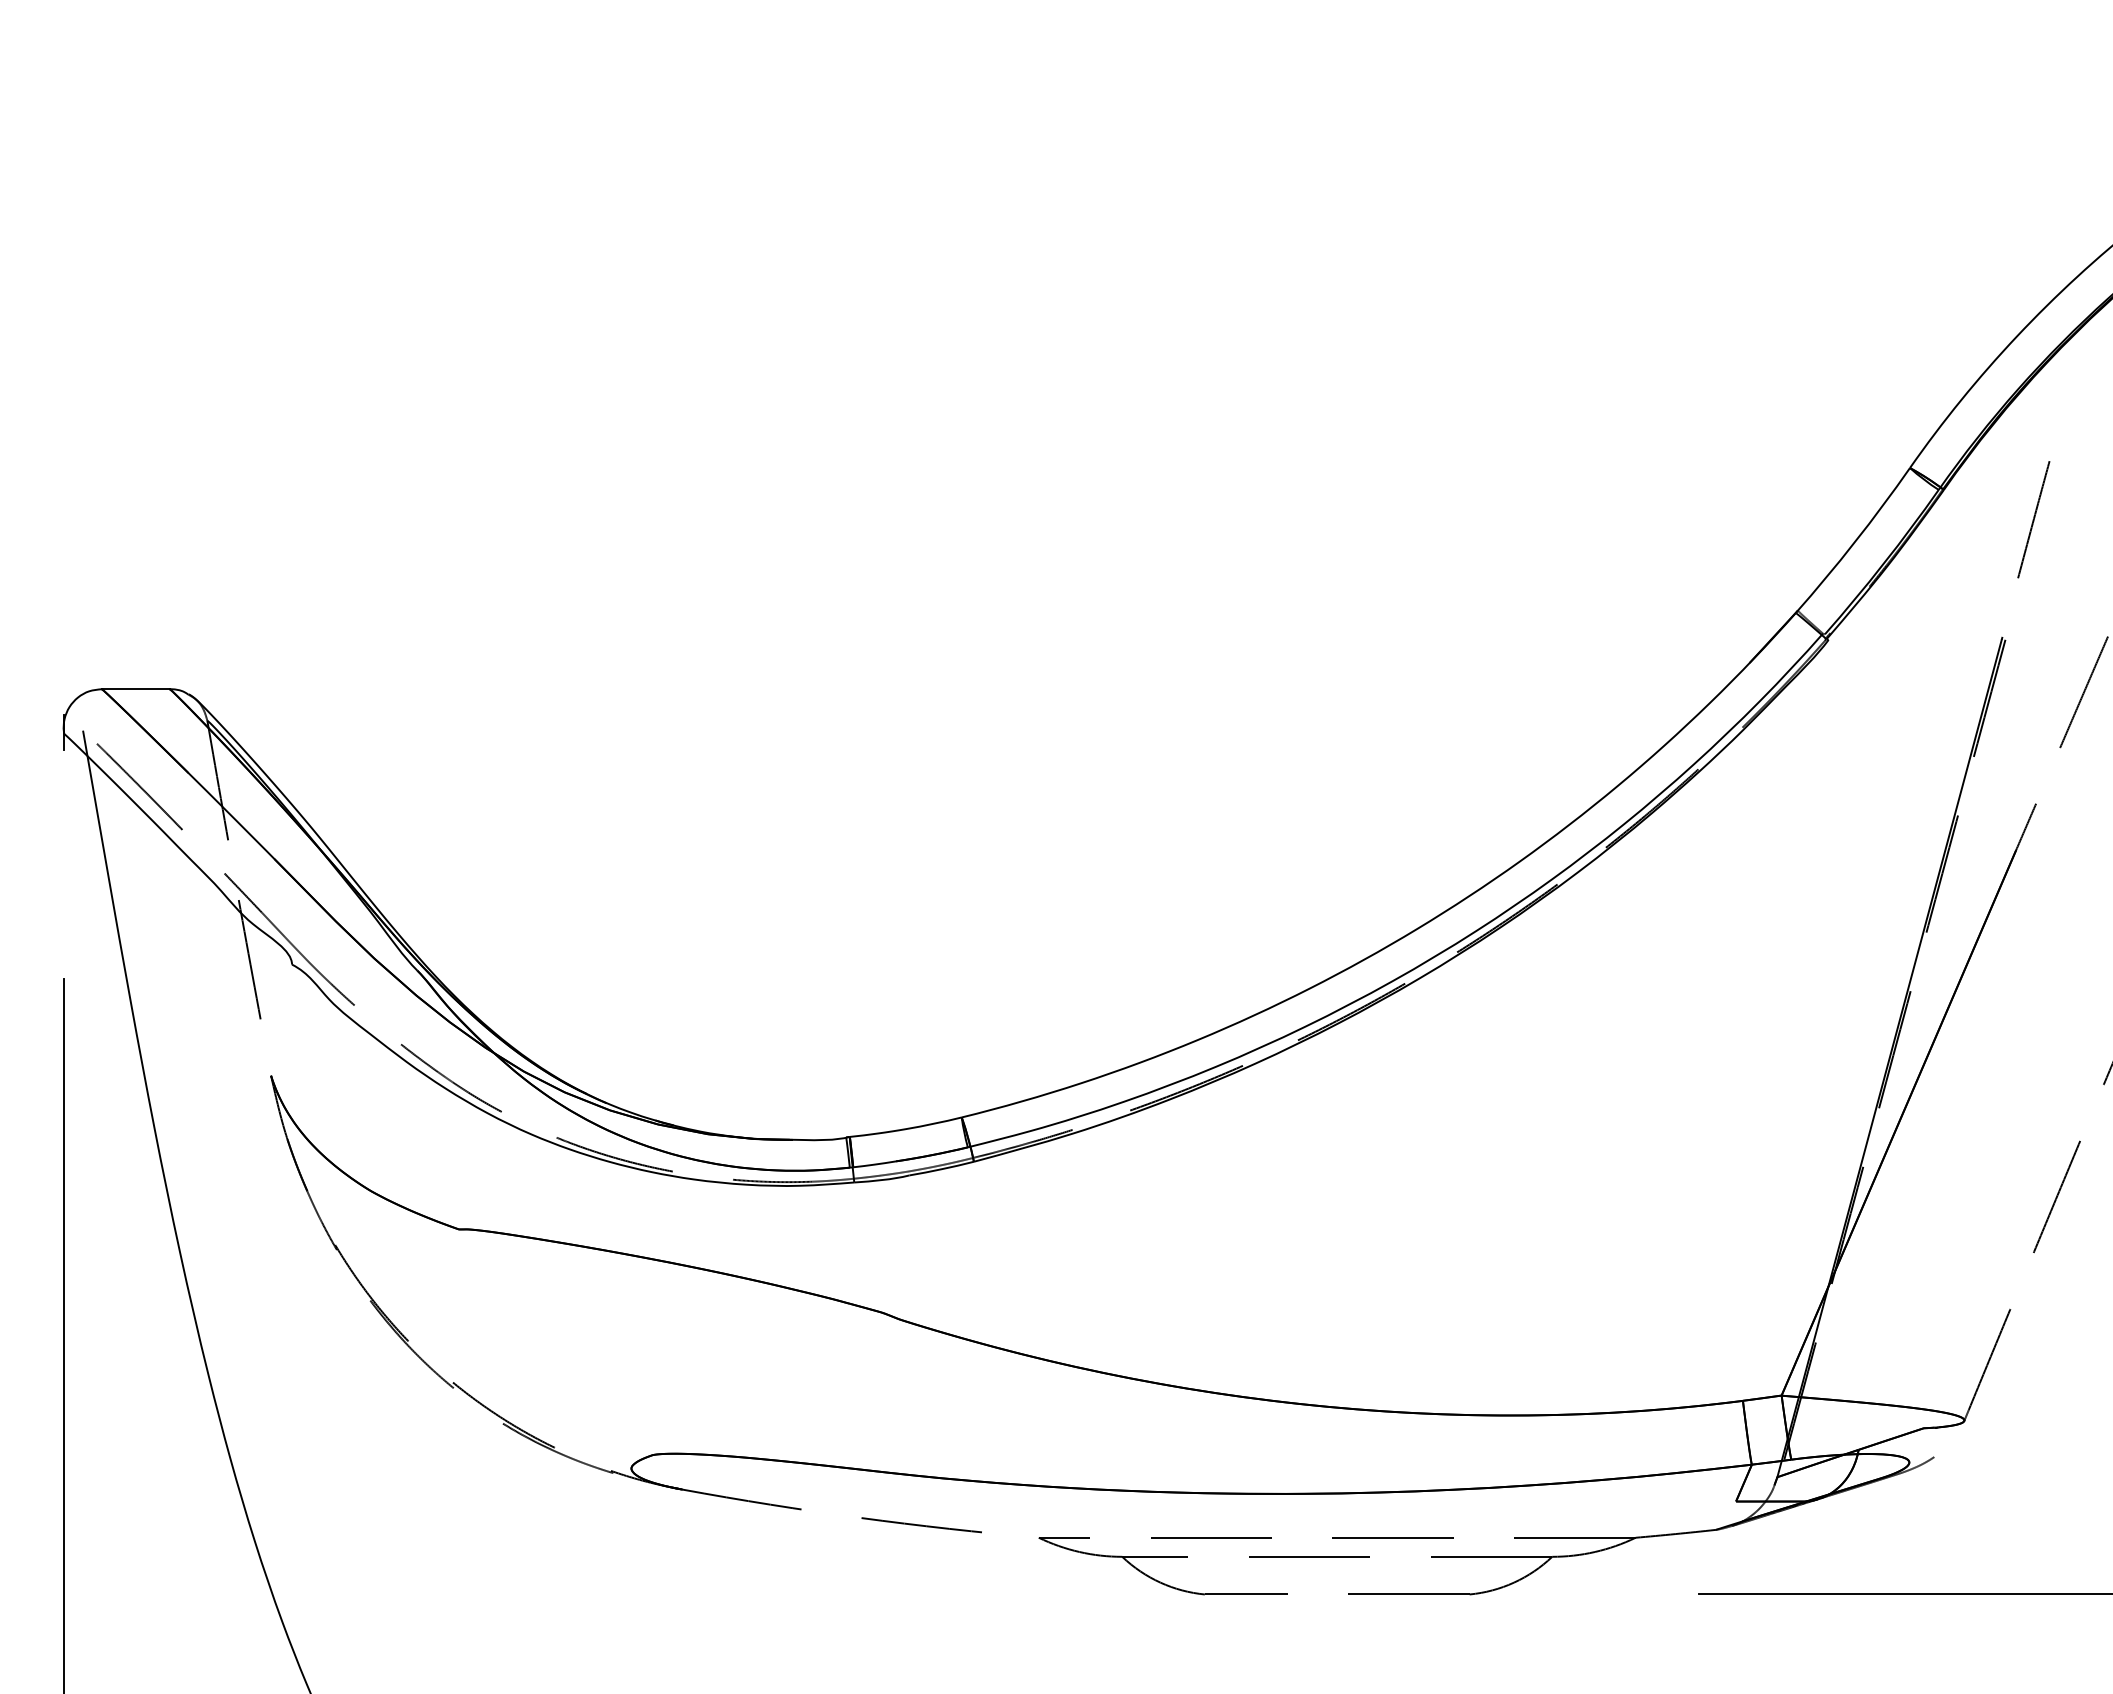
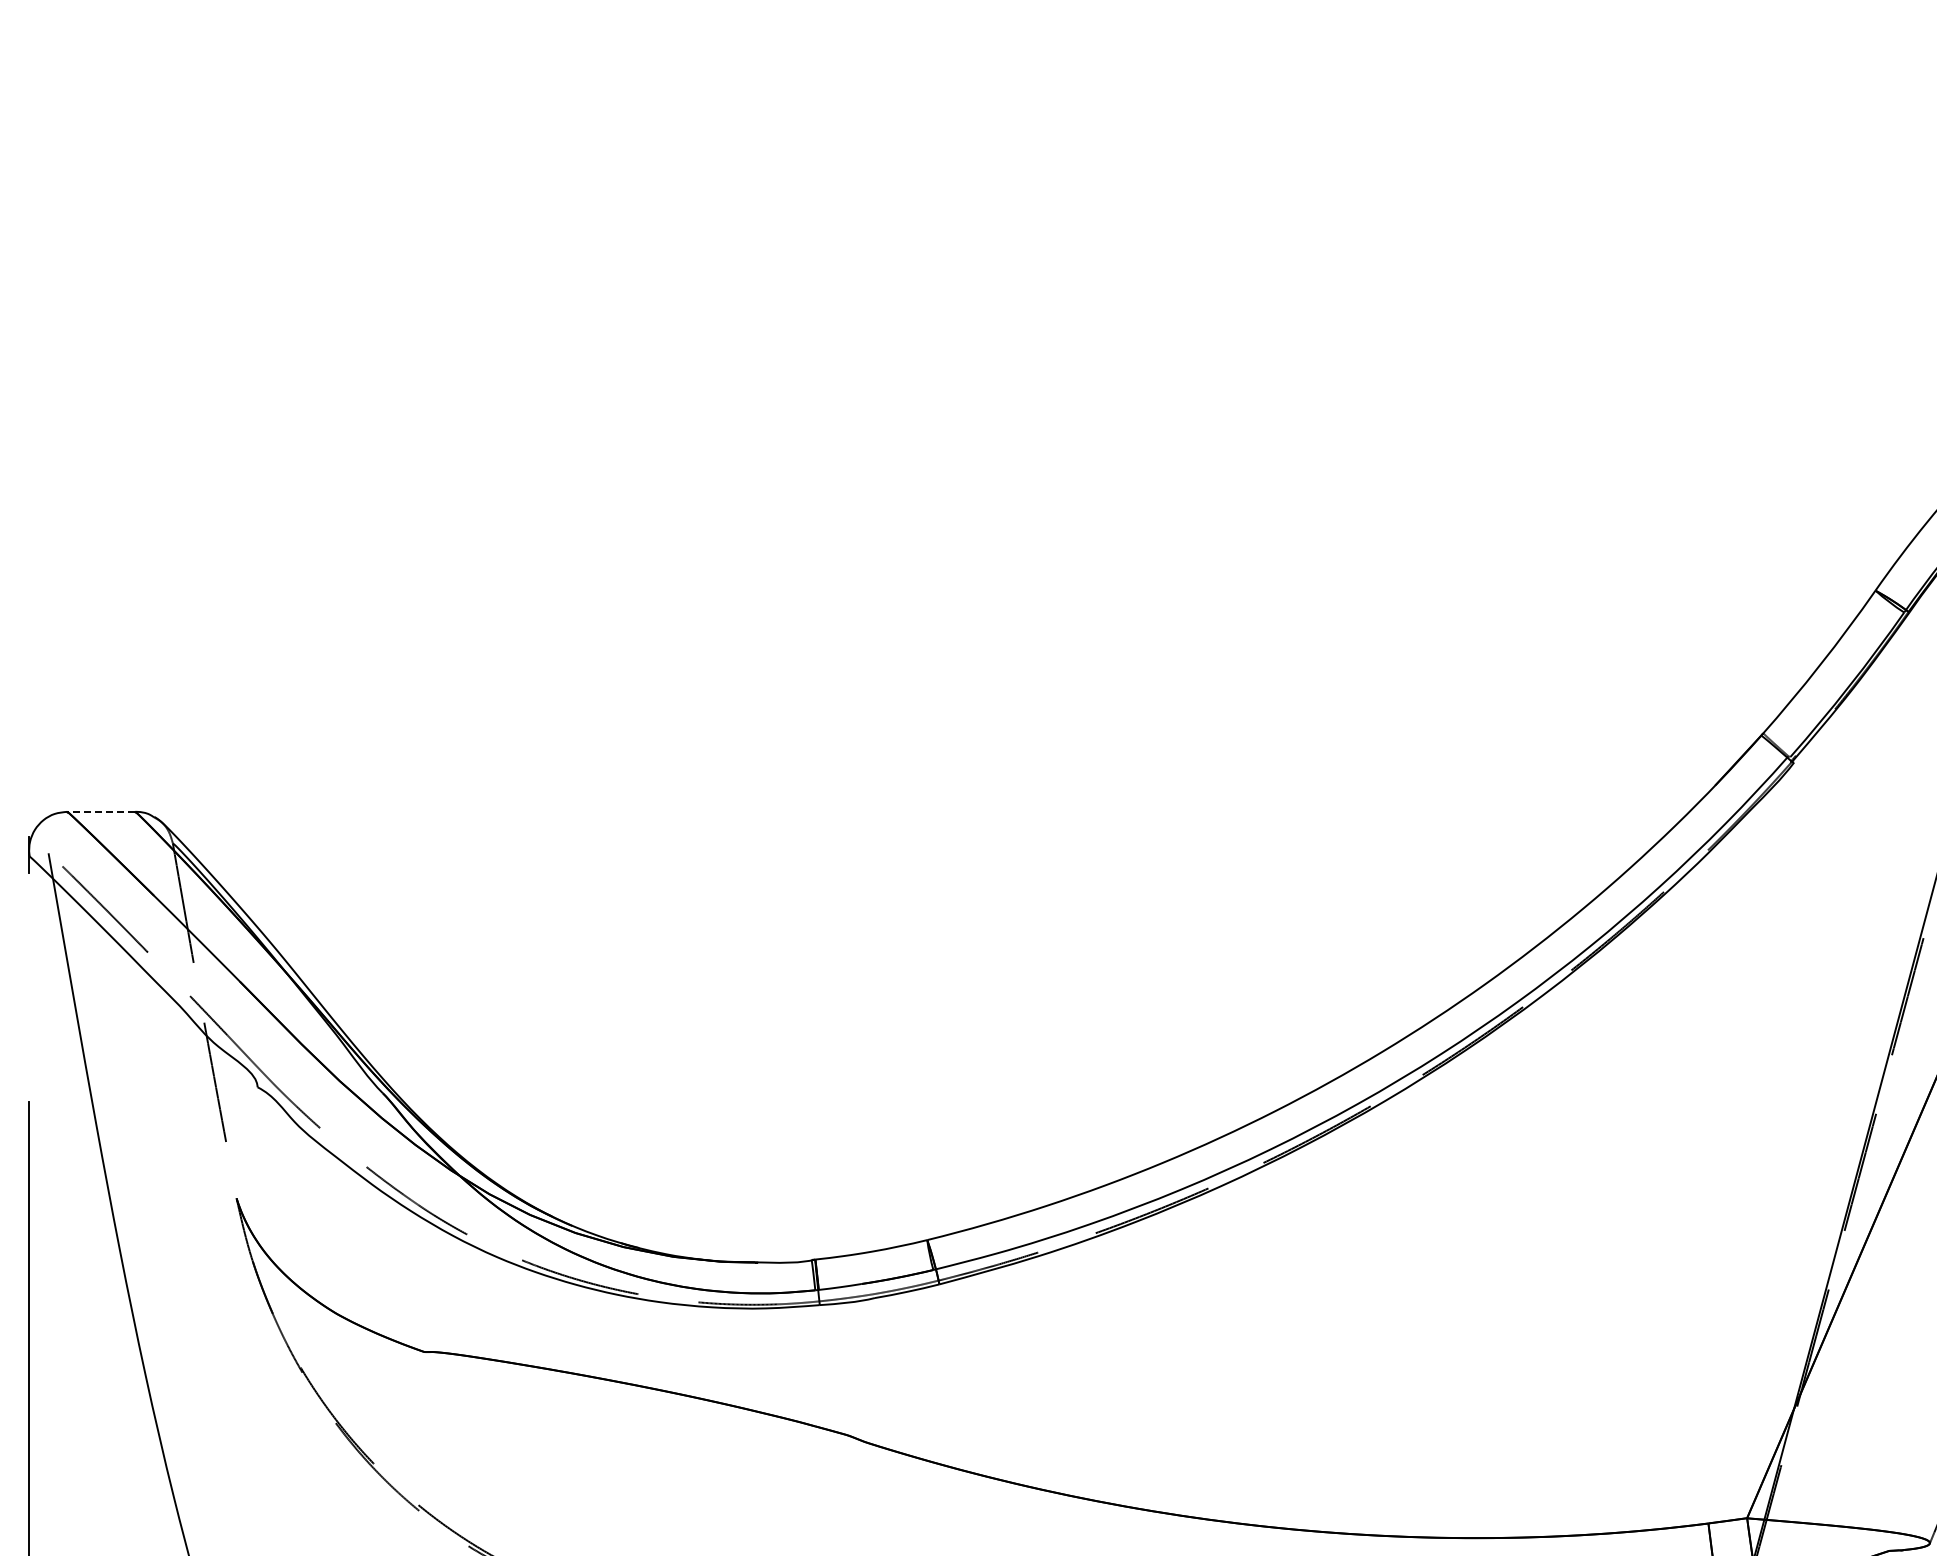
line: (135, 689) -> (101, 812), solid -> dashed

